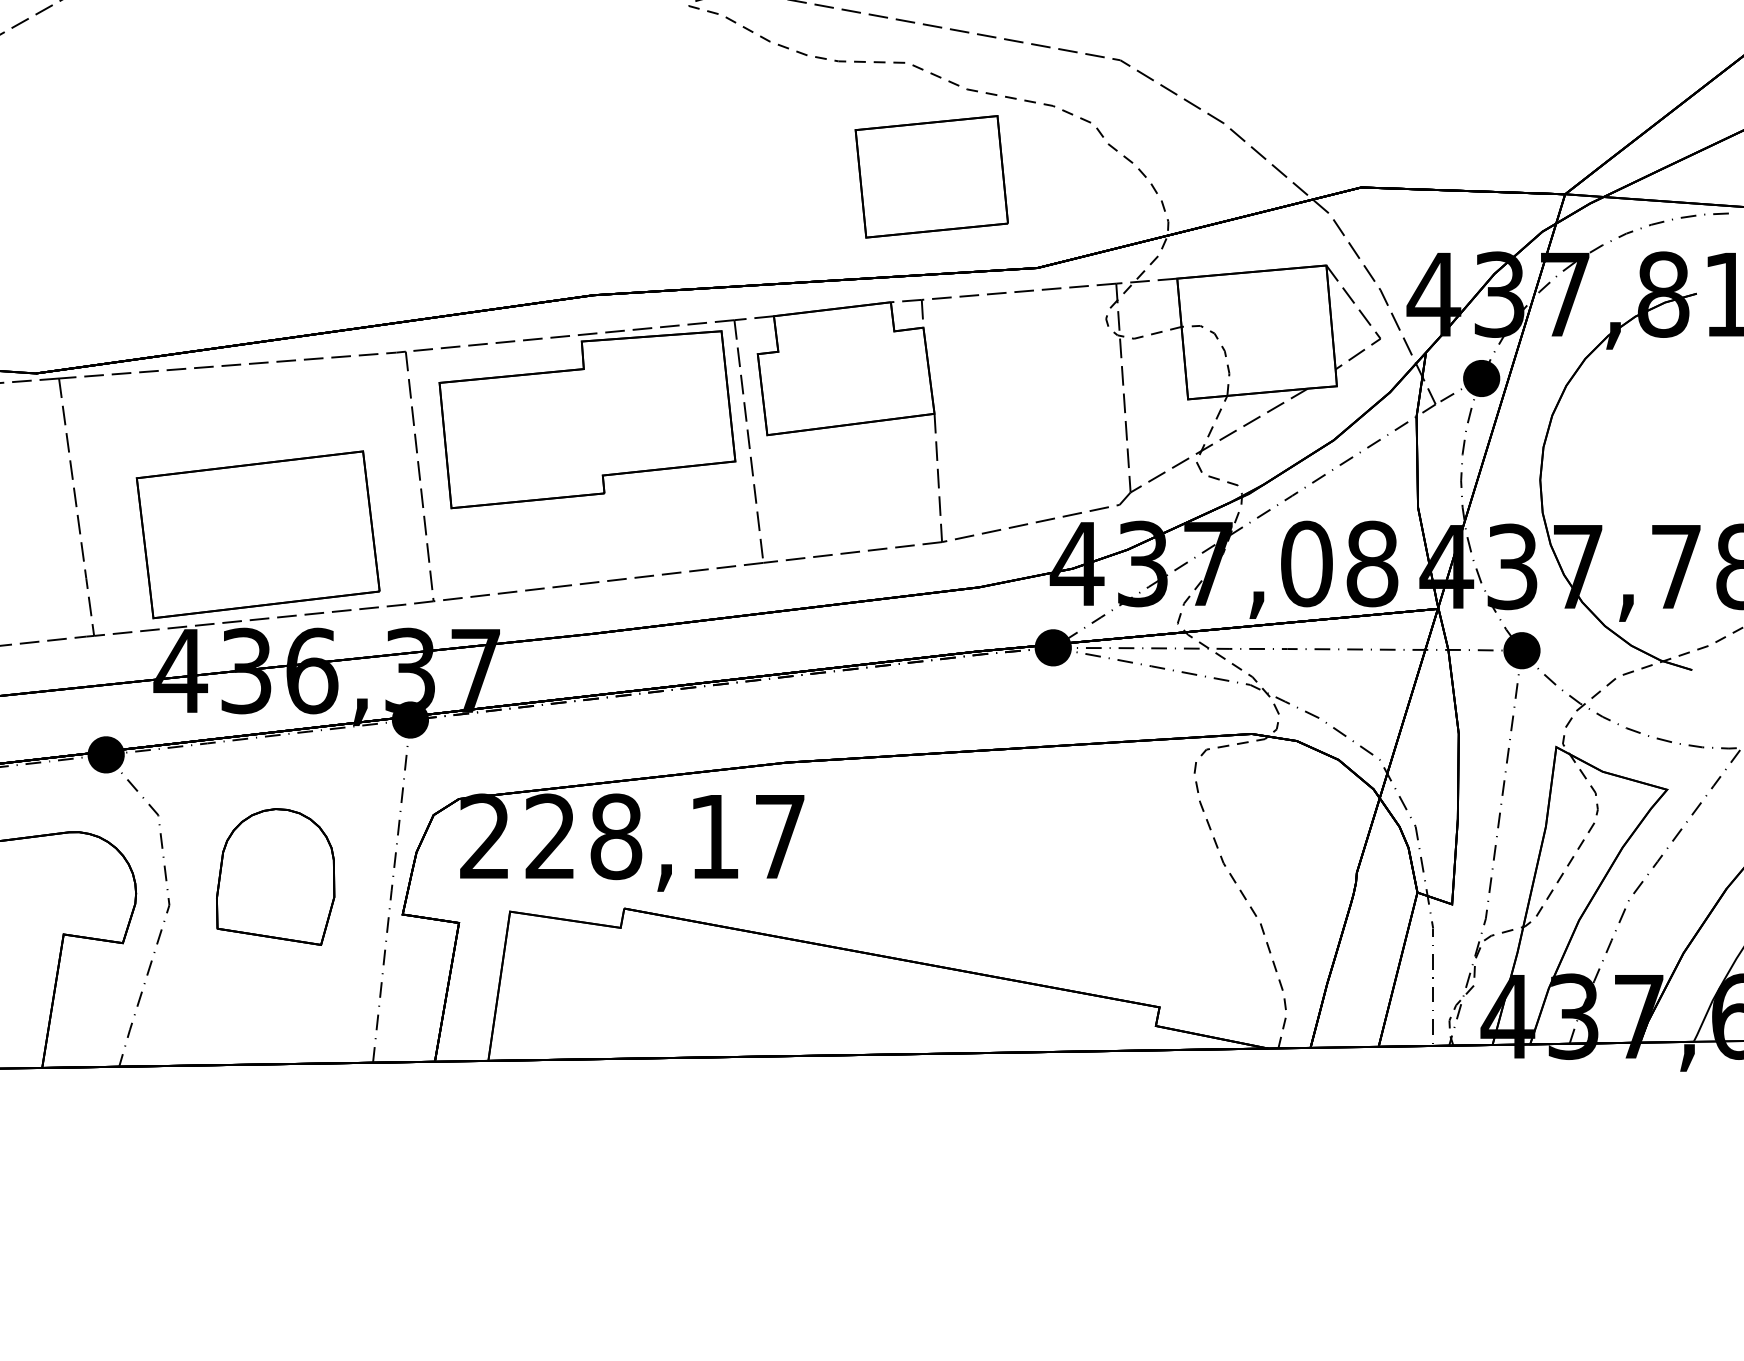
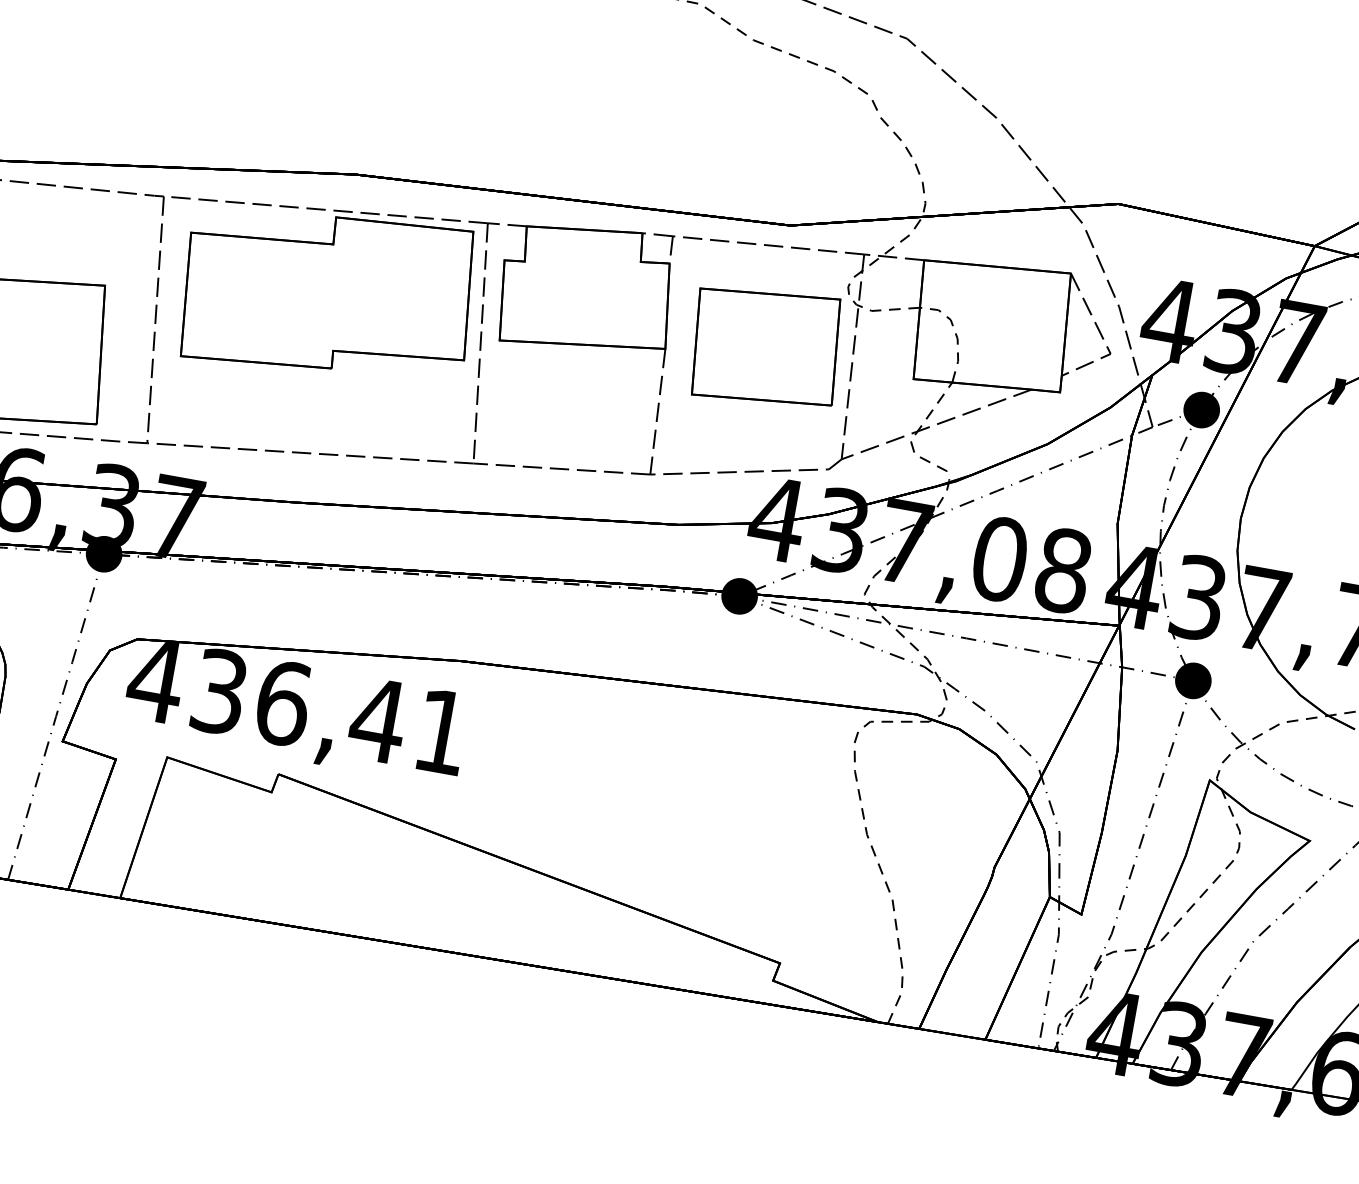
part: (931, 176) -> (765, 346), moved
text: (630, 836) -> (297, 705), 228,17 -> 436,41

